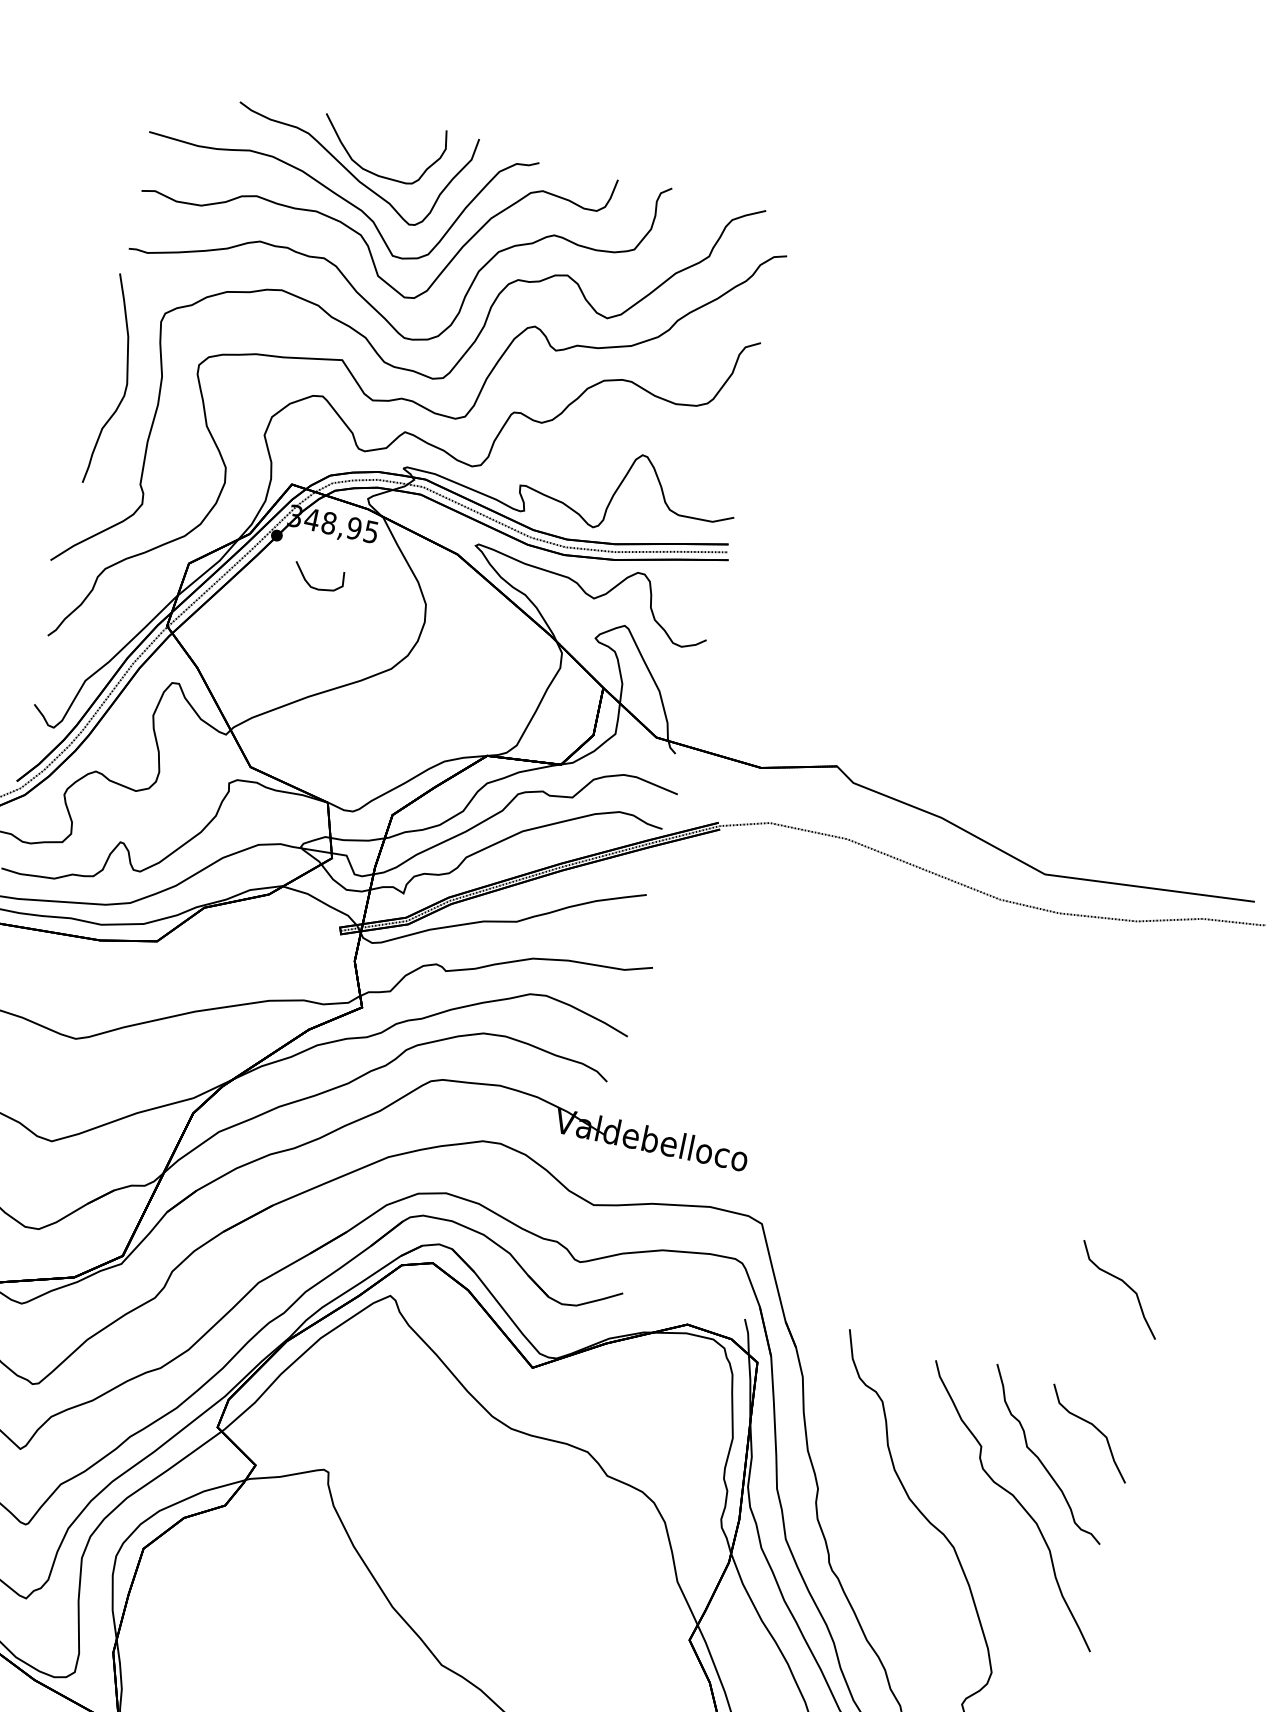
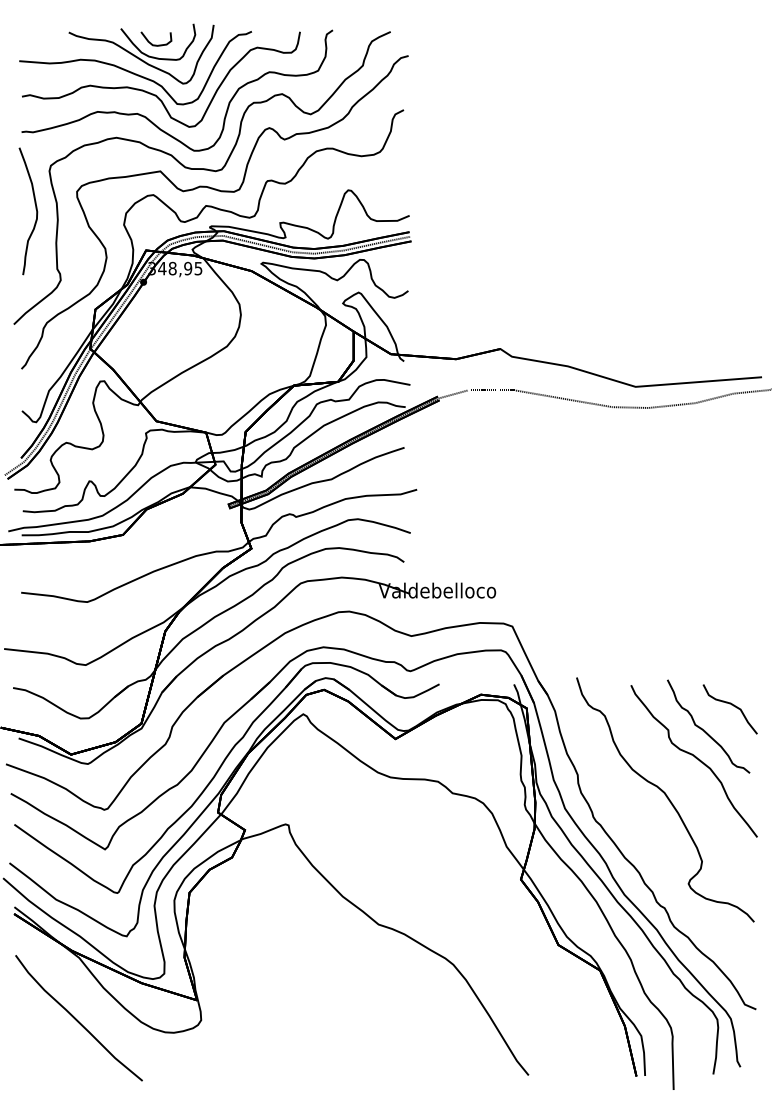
part: (319, 577) -> (156, 38), moved
curve: (1122, 1283) -> (731, 617), removed

